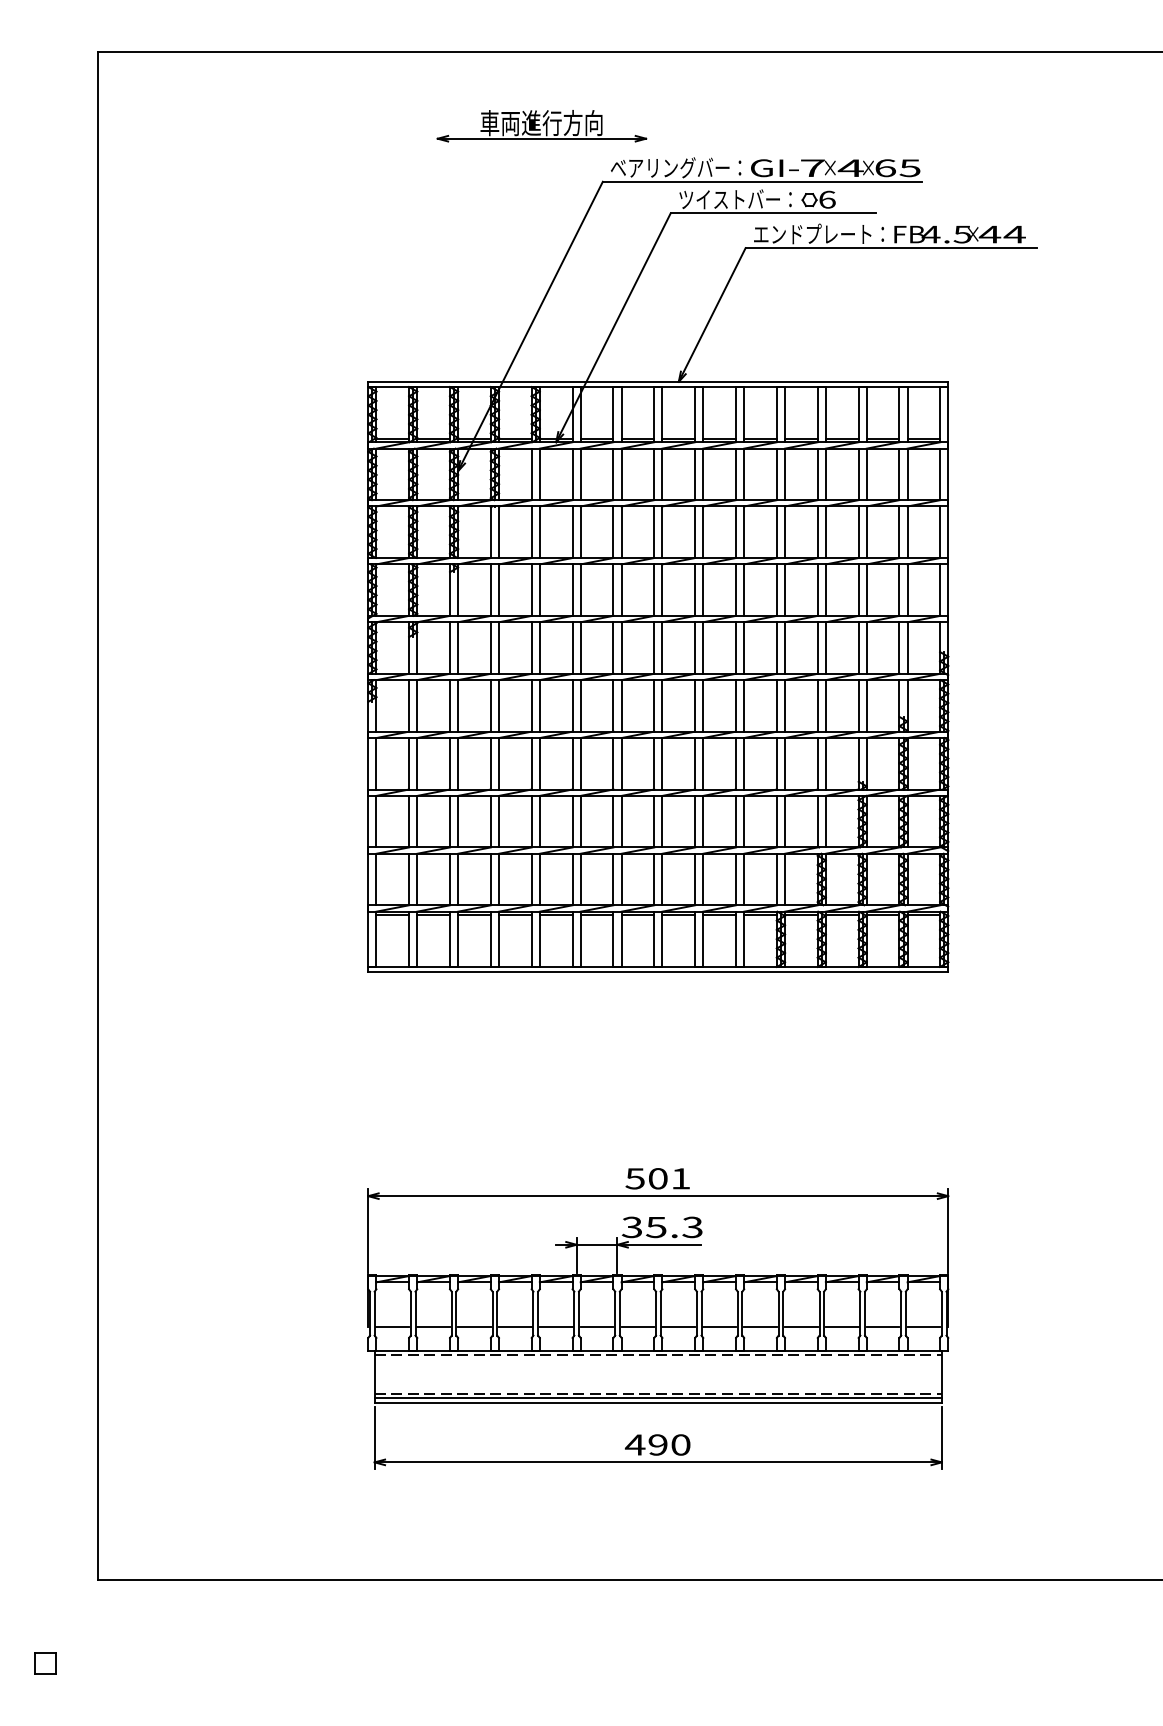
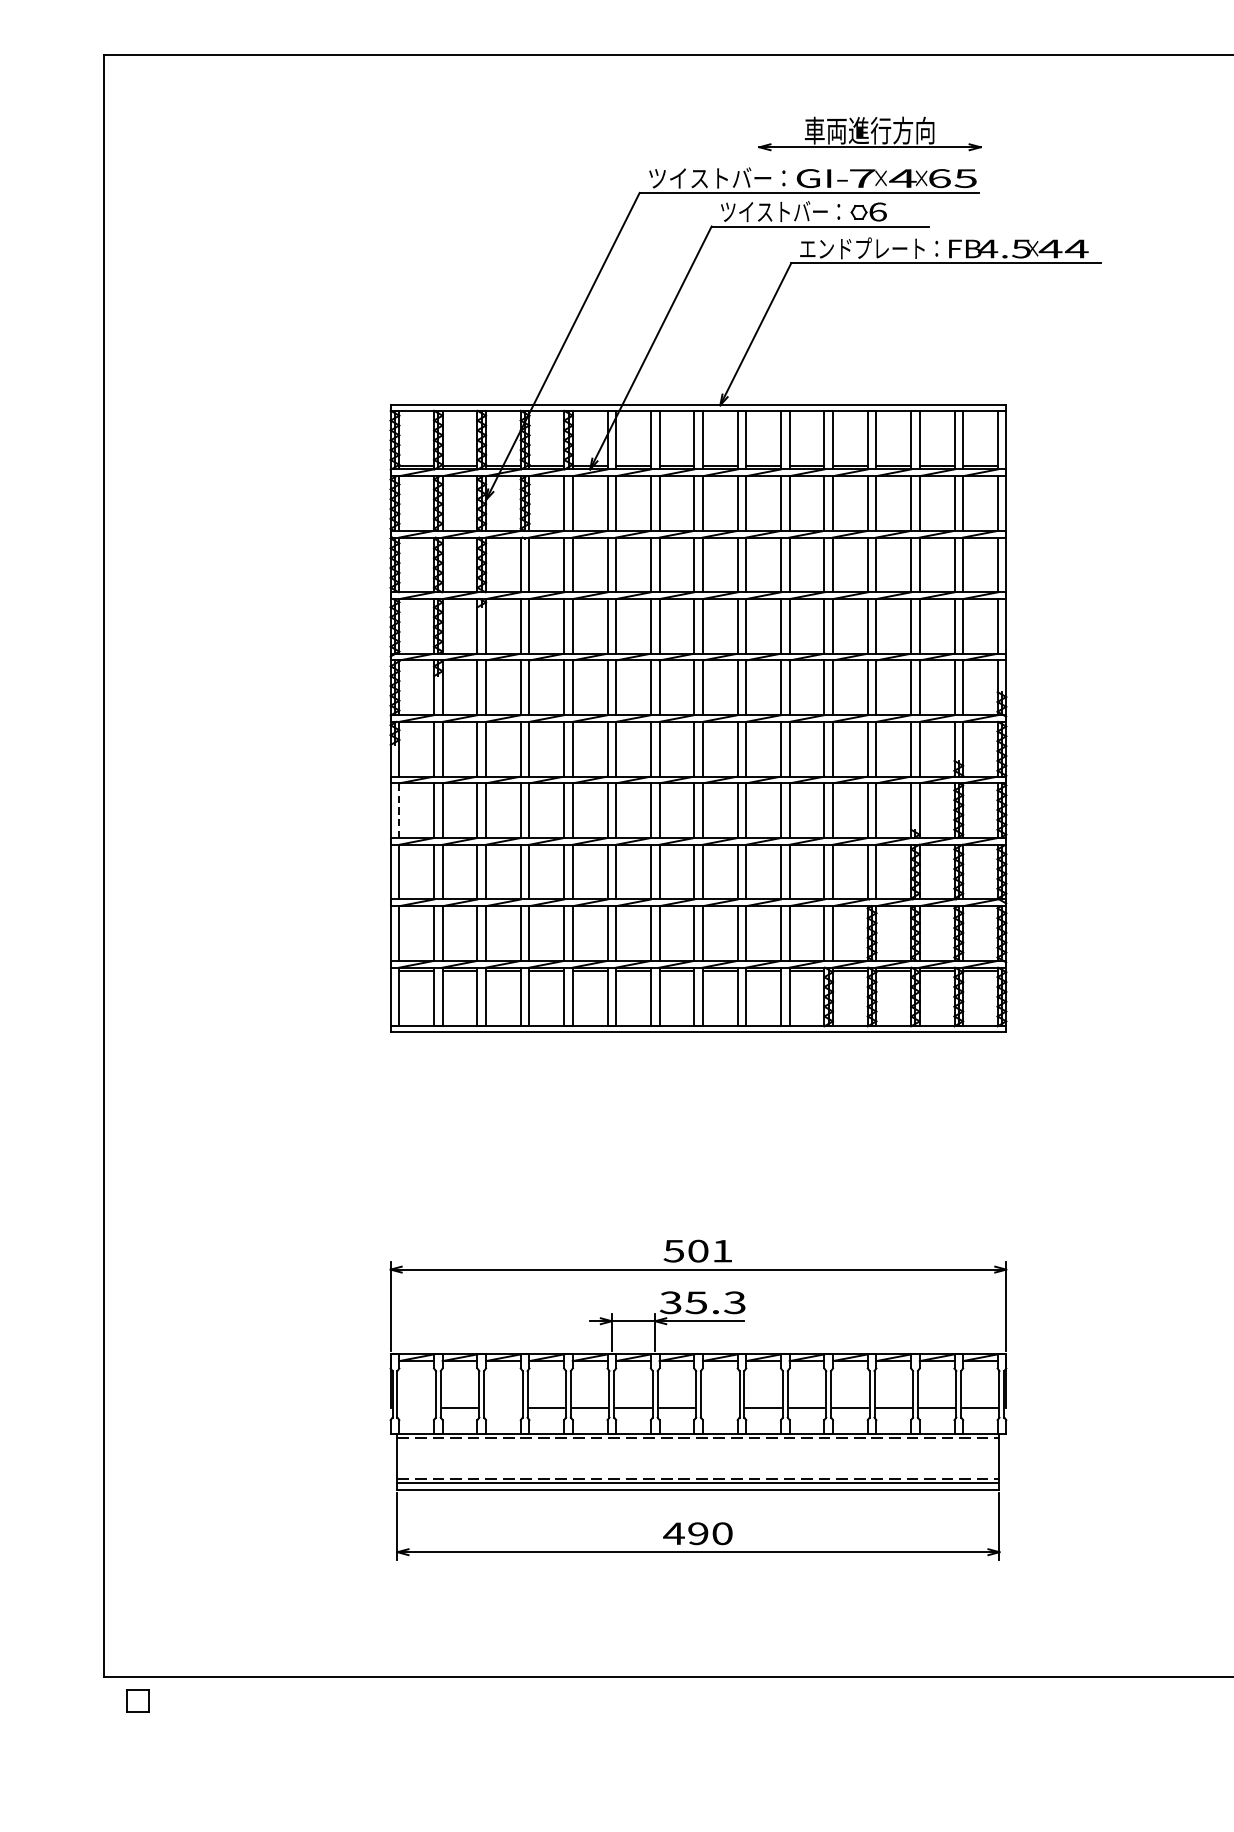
part: (541, 126) -> (869, 134), moved
text: (675, 167) -> (716, 177), ベアリングバー： -> ツイストバー：
line: (376, 763) -> (399, 810), solid -> dashed
line: (392, 1326) -> (416, 1407), removed
line: (474, 1326) -> (503, 1407), removed
line: (678, 1326) -> (719, 1407), removed
part: (45, 1663) -> (138, 1700), moved

